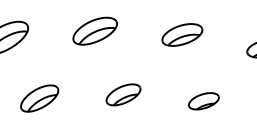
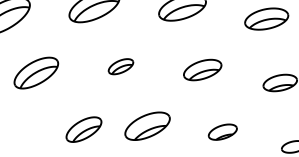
part: (94, 31) -> (120, 66), size x0.6
part: (123, 94) -> (147, 125), size x1.4
part: (39, 98) -> (83, 129), moved

